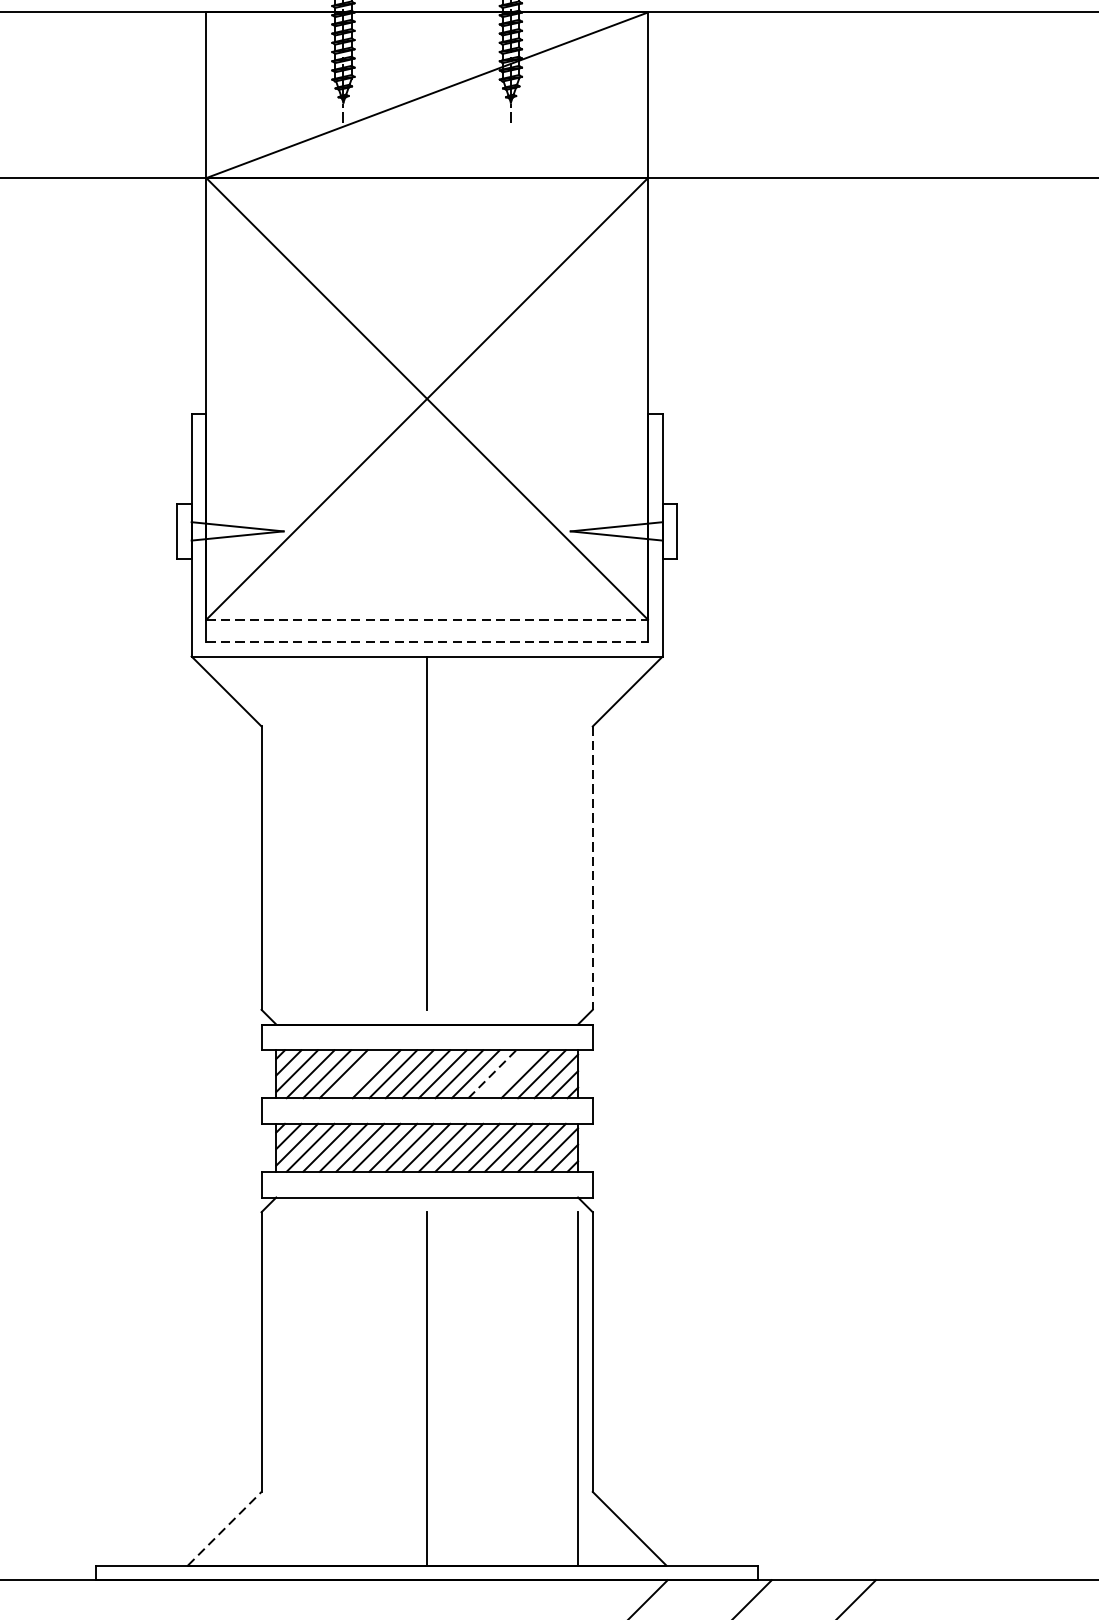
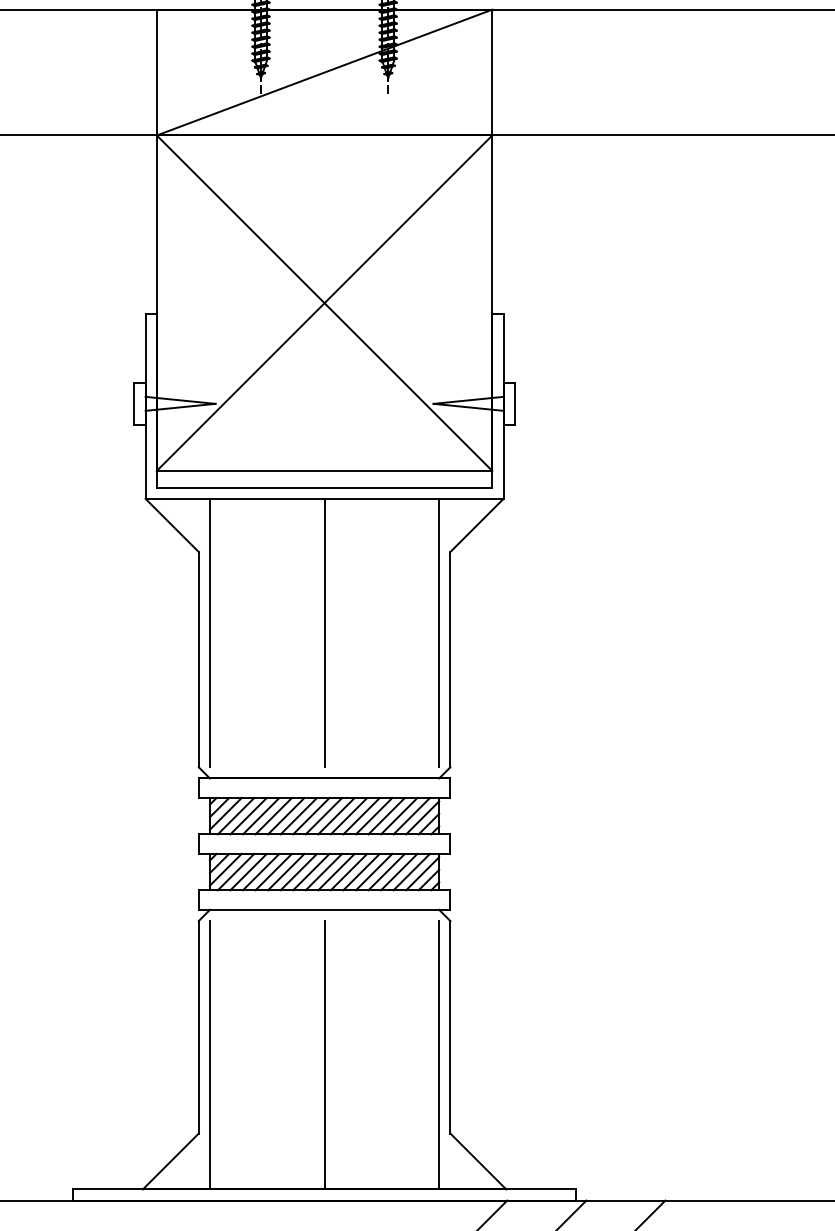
line: (427, 619) -> (324, 470), dashed -> solid
line: (427, 641) -> (324, 487), dashed -> solid
line: (275, 832) -> (209, 632), added
line: (578, 832) -> (439, 632), added
line: (592, 867) -> (450, 659), dashed -> solid
line: (359, 1074) -> (273, 816), added
line: (492, 1074) -> (374, 816), dashed -> solid
line: (508, 1074) -> (386, 816), added
line: (275, 1389) -> (209, 1055), added
line: (224, 1528) -> (170, 1161), dashed -> solid

